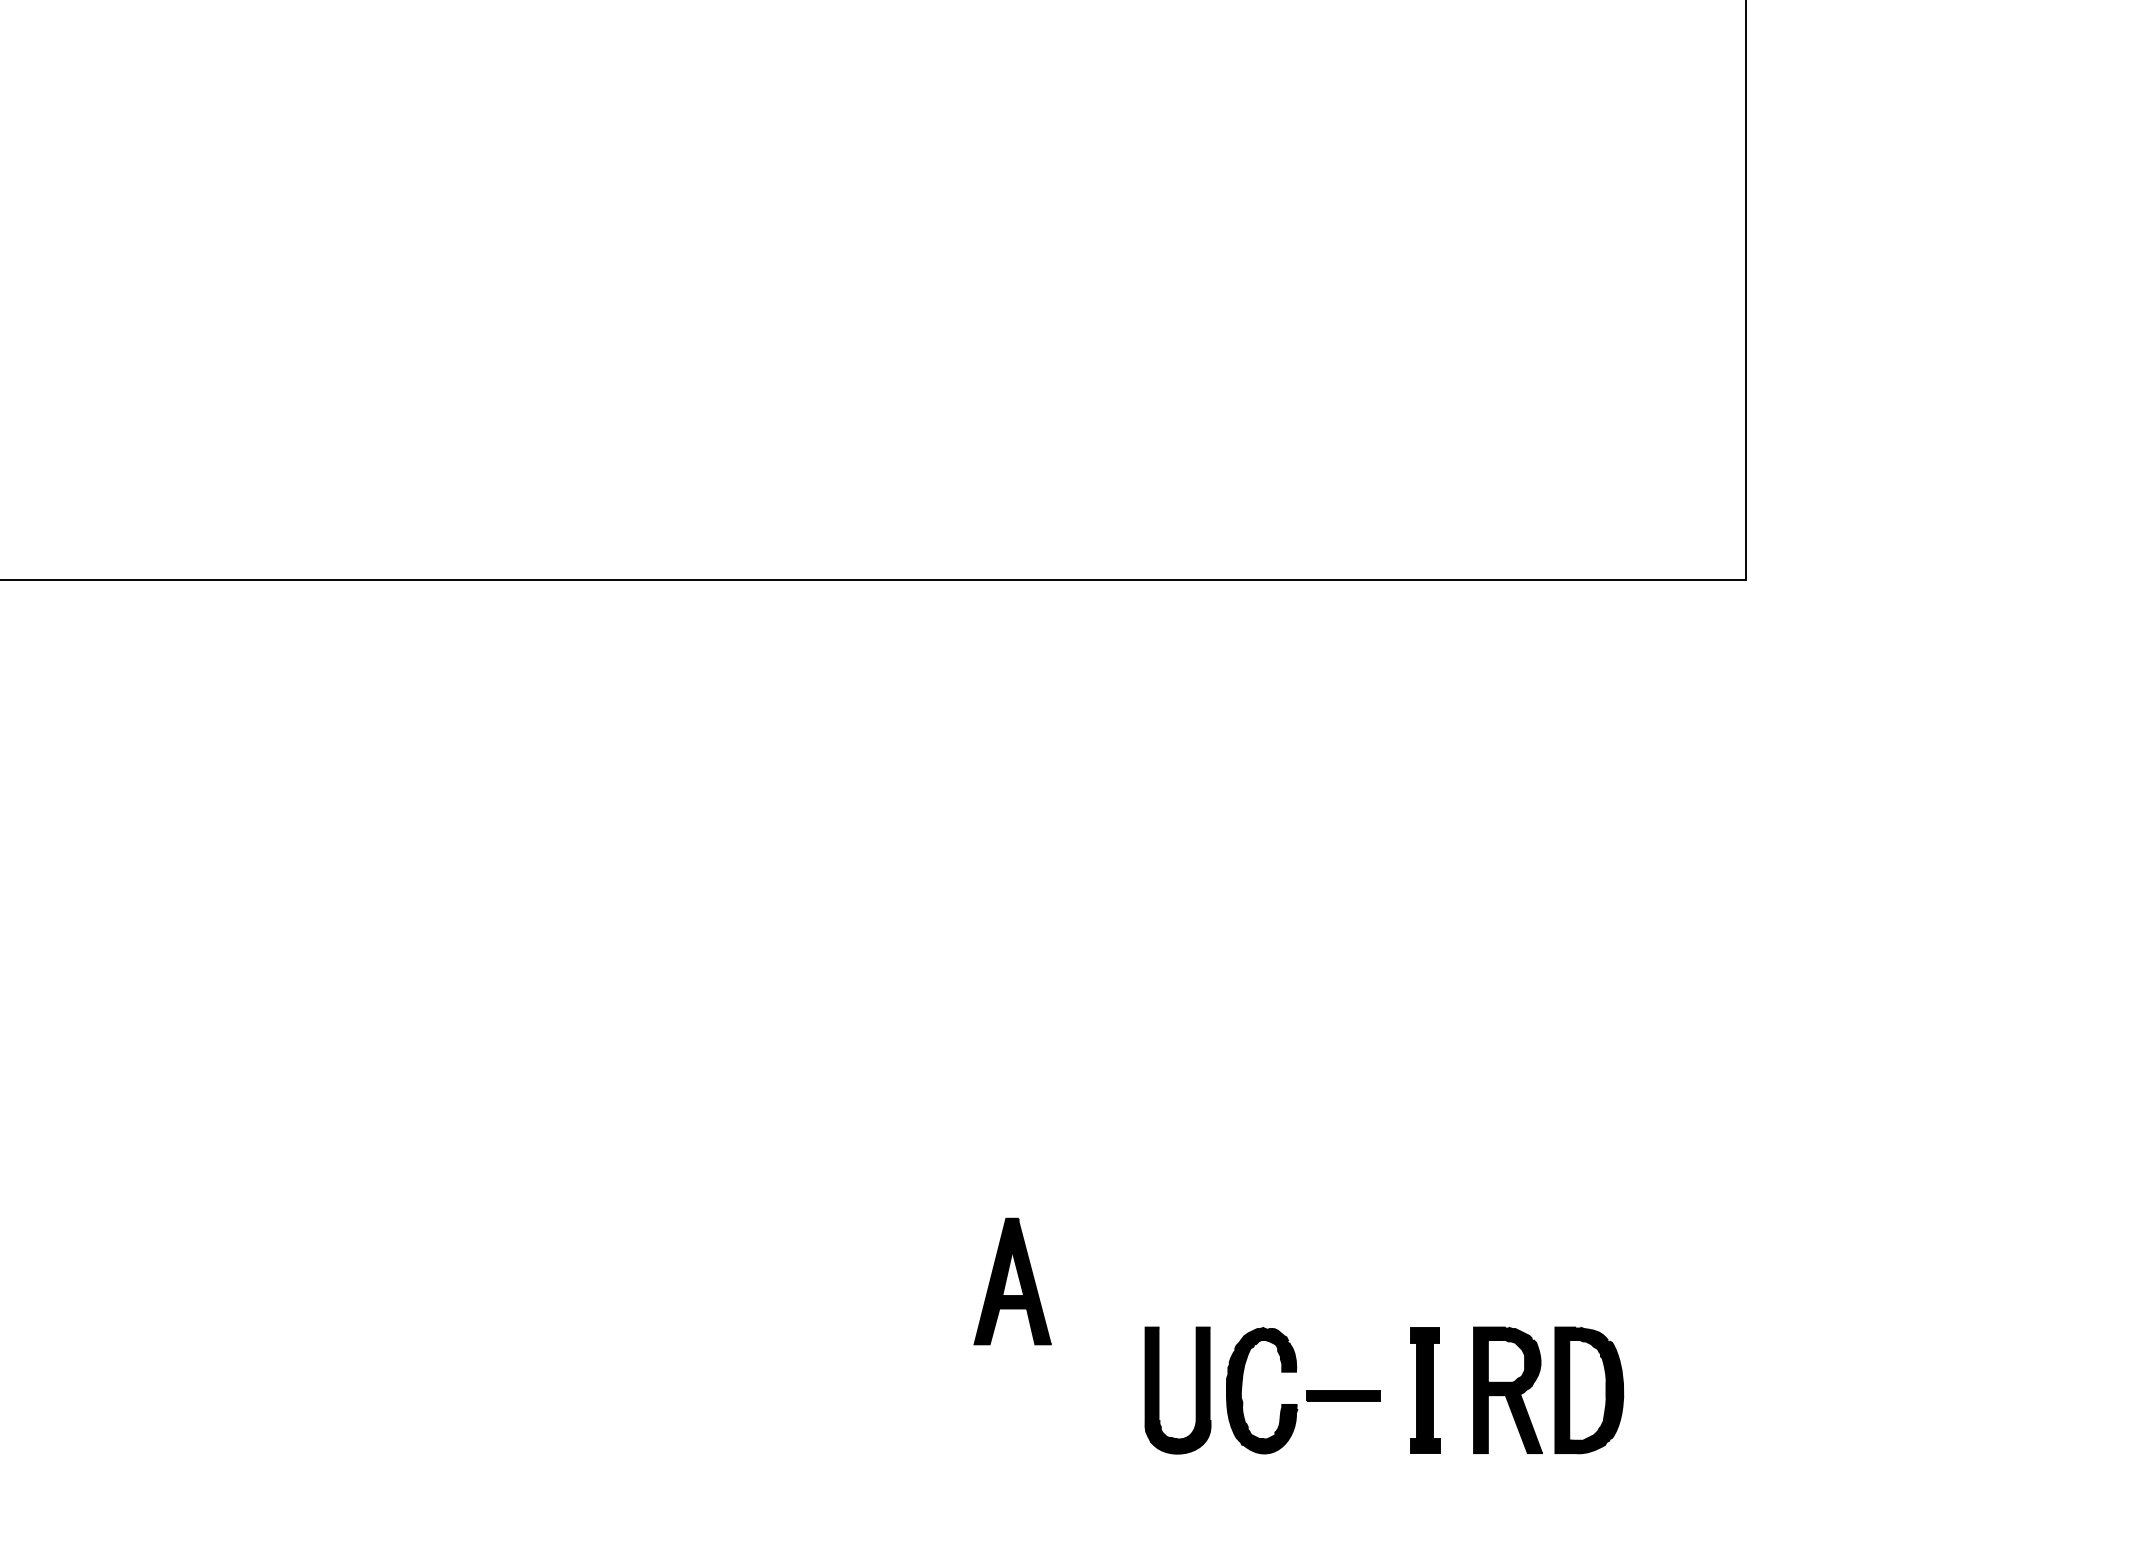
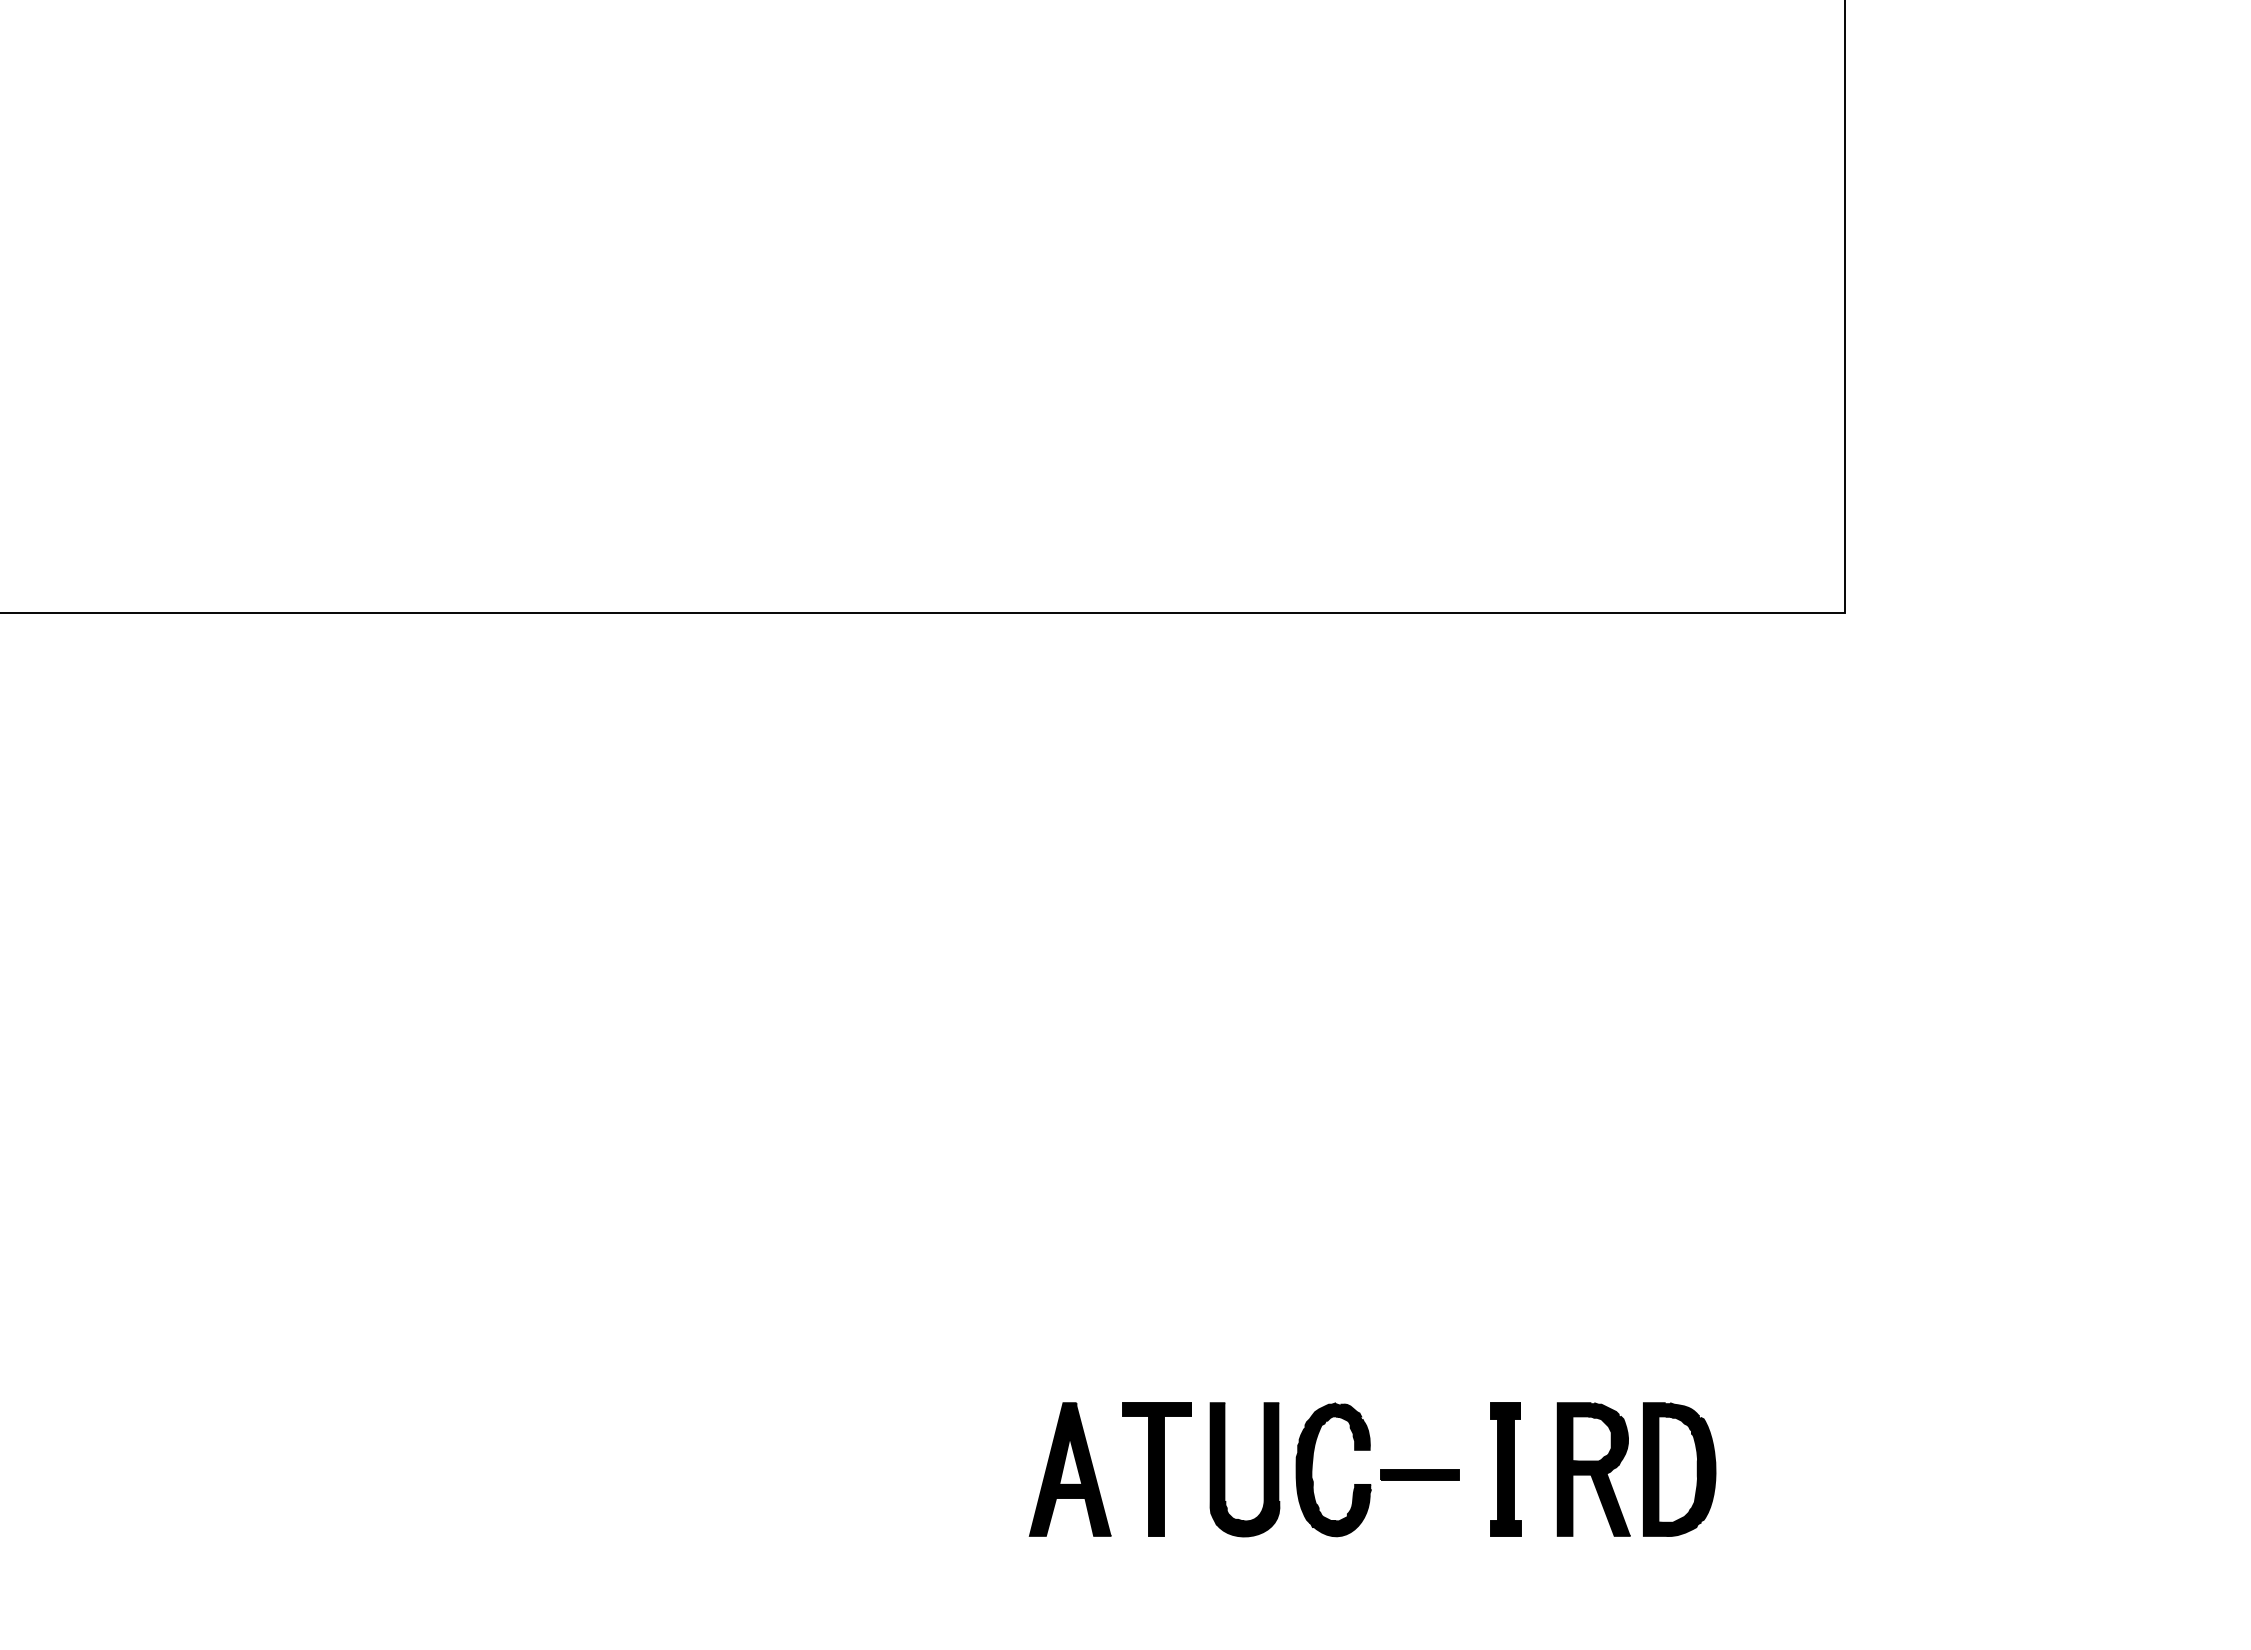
part: (1012, 1281) -> (1069, 1469), moved
part: (1094, 1390) -> (1156, 1469), added

